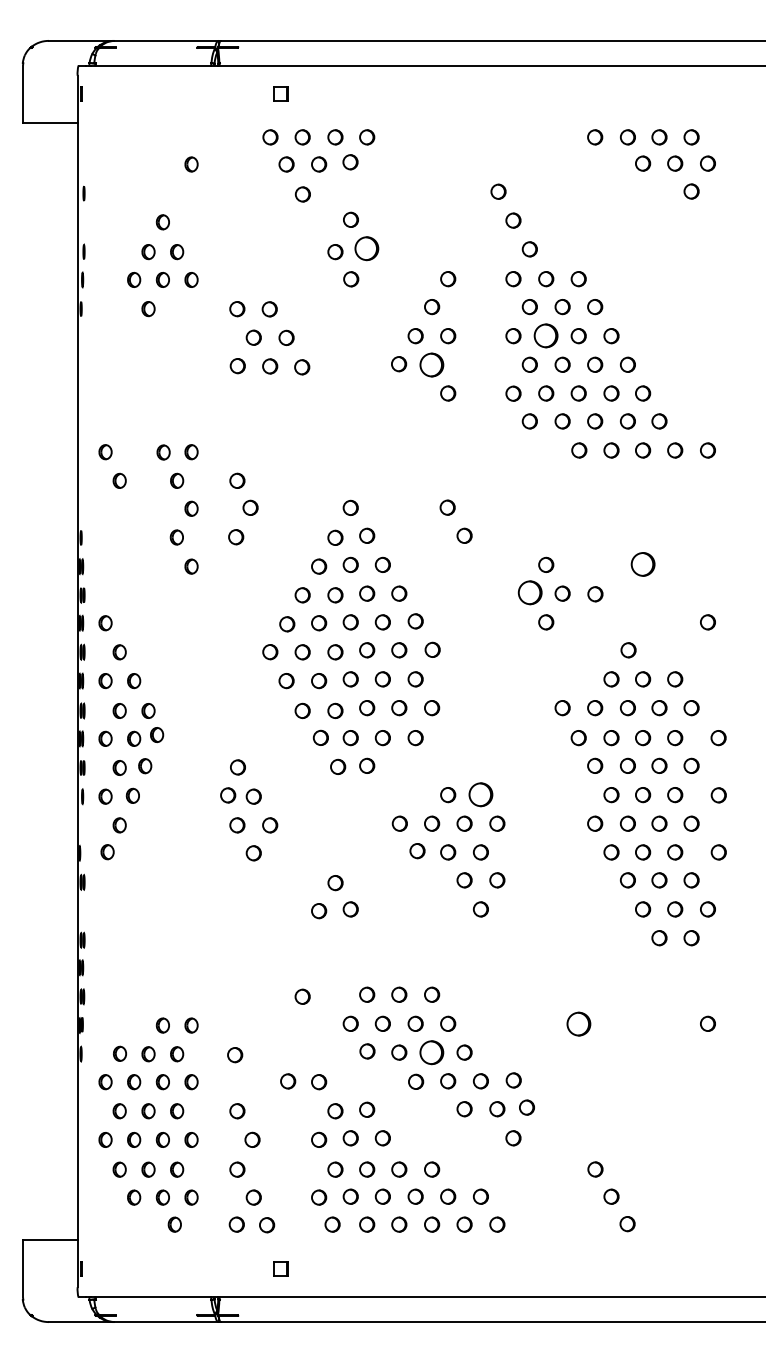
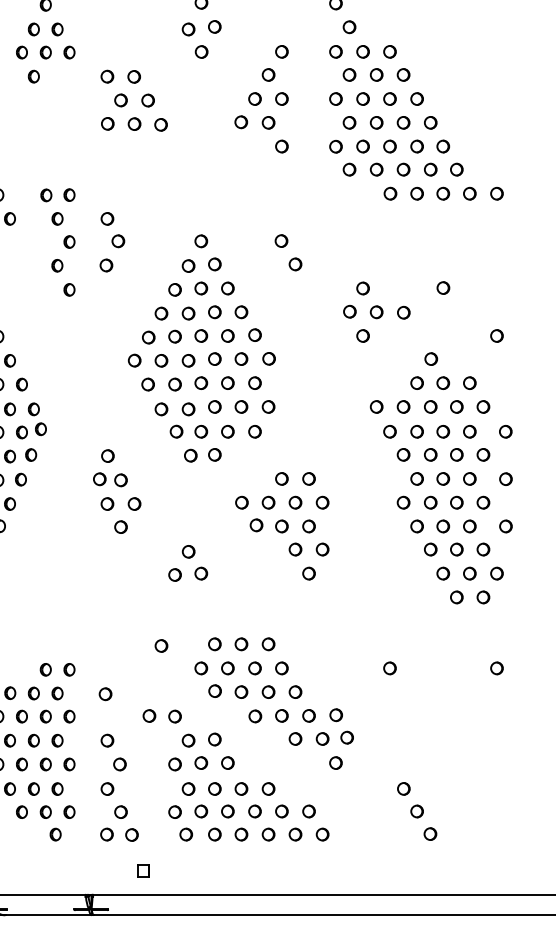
circle: (367, 249) -> (215, 27), size x0.62
circle: (546, 336) -> (363, 99), size x0.62
circle: (432, 364) -> (268, 122), size x0.62
circle: (643, 564) -> (443, 288), size x0.62
circle: (530, 593) -> (350, 312), size x0.62
circle: (480, 795) -> (308, 479), size x0.62
circle: (578, 1023) -> (389, 668), size x0.62
circle: (432, 1052) -> (268, 692), size x0.62

